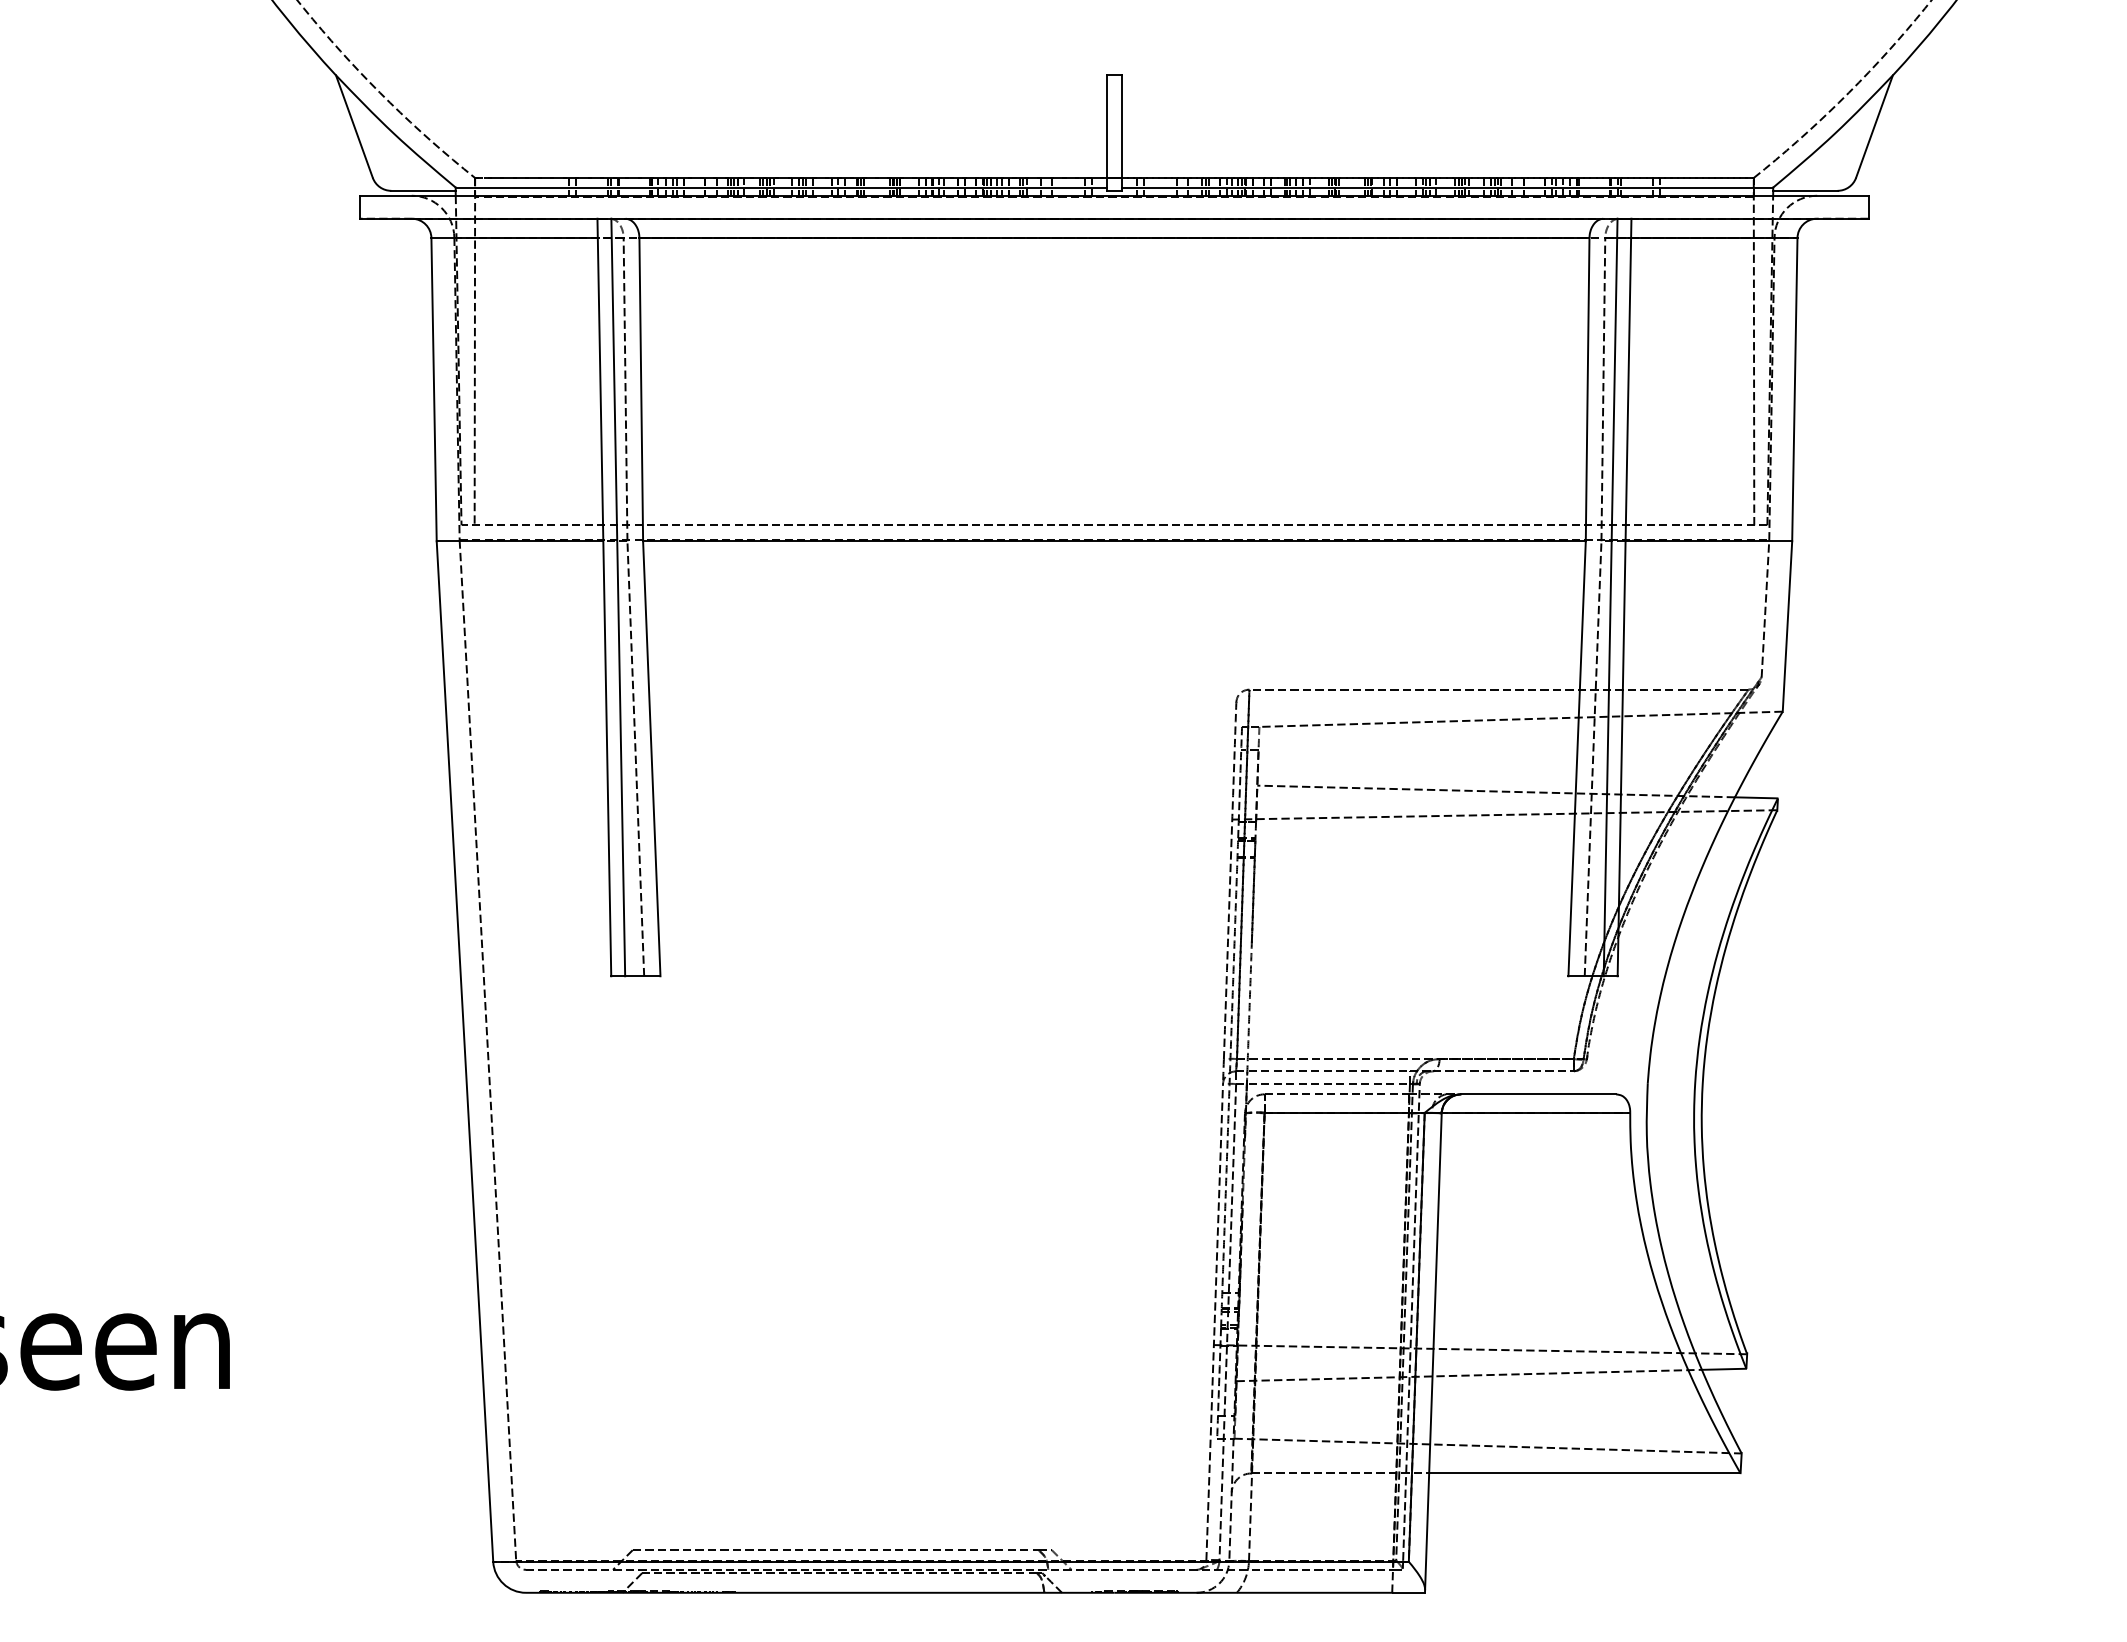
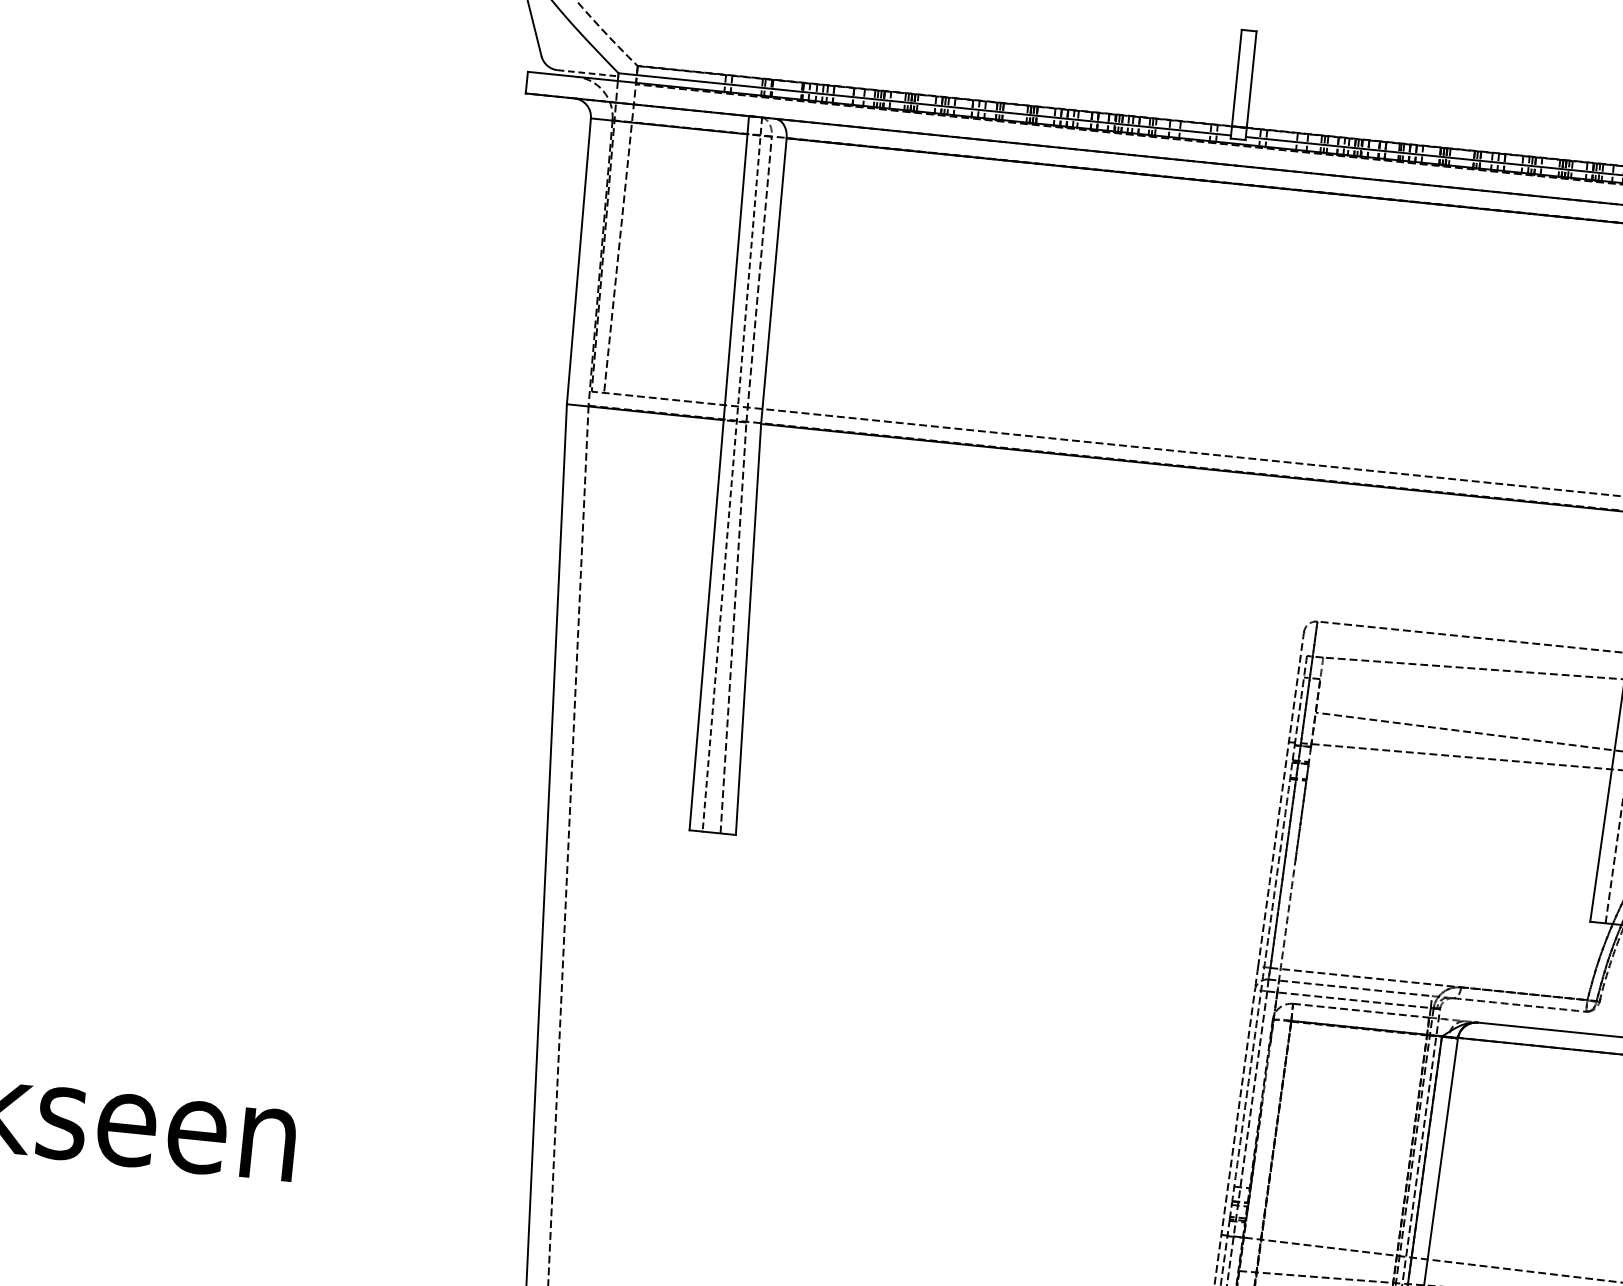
line: (424, 190) -> (588, 73), solid -> dashed
line: (618, 597) -> (732, 474), solid -> dashed

